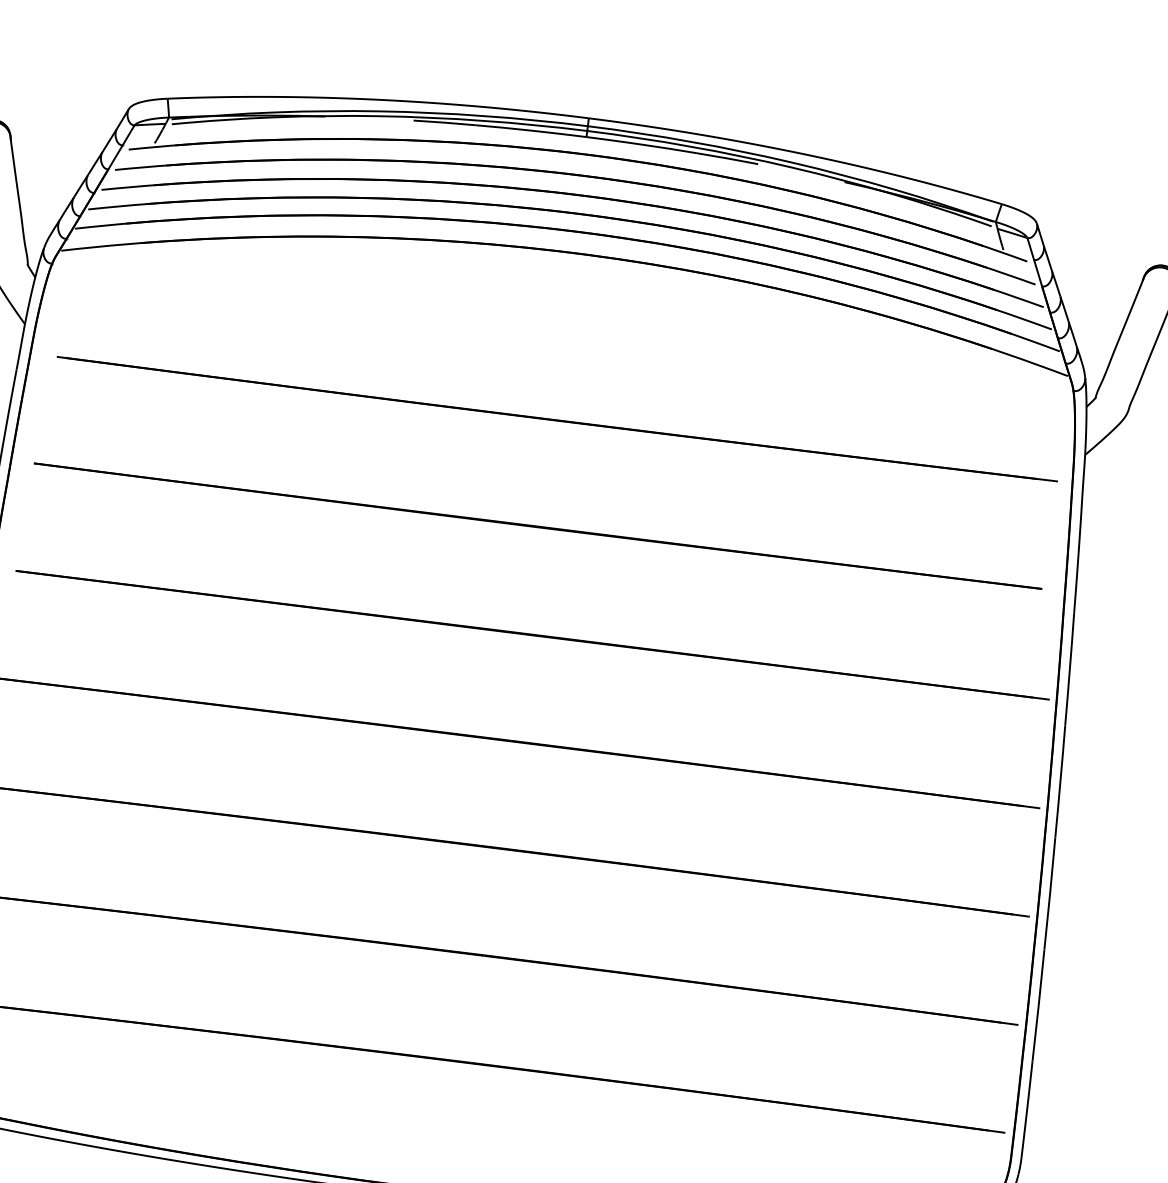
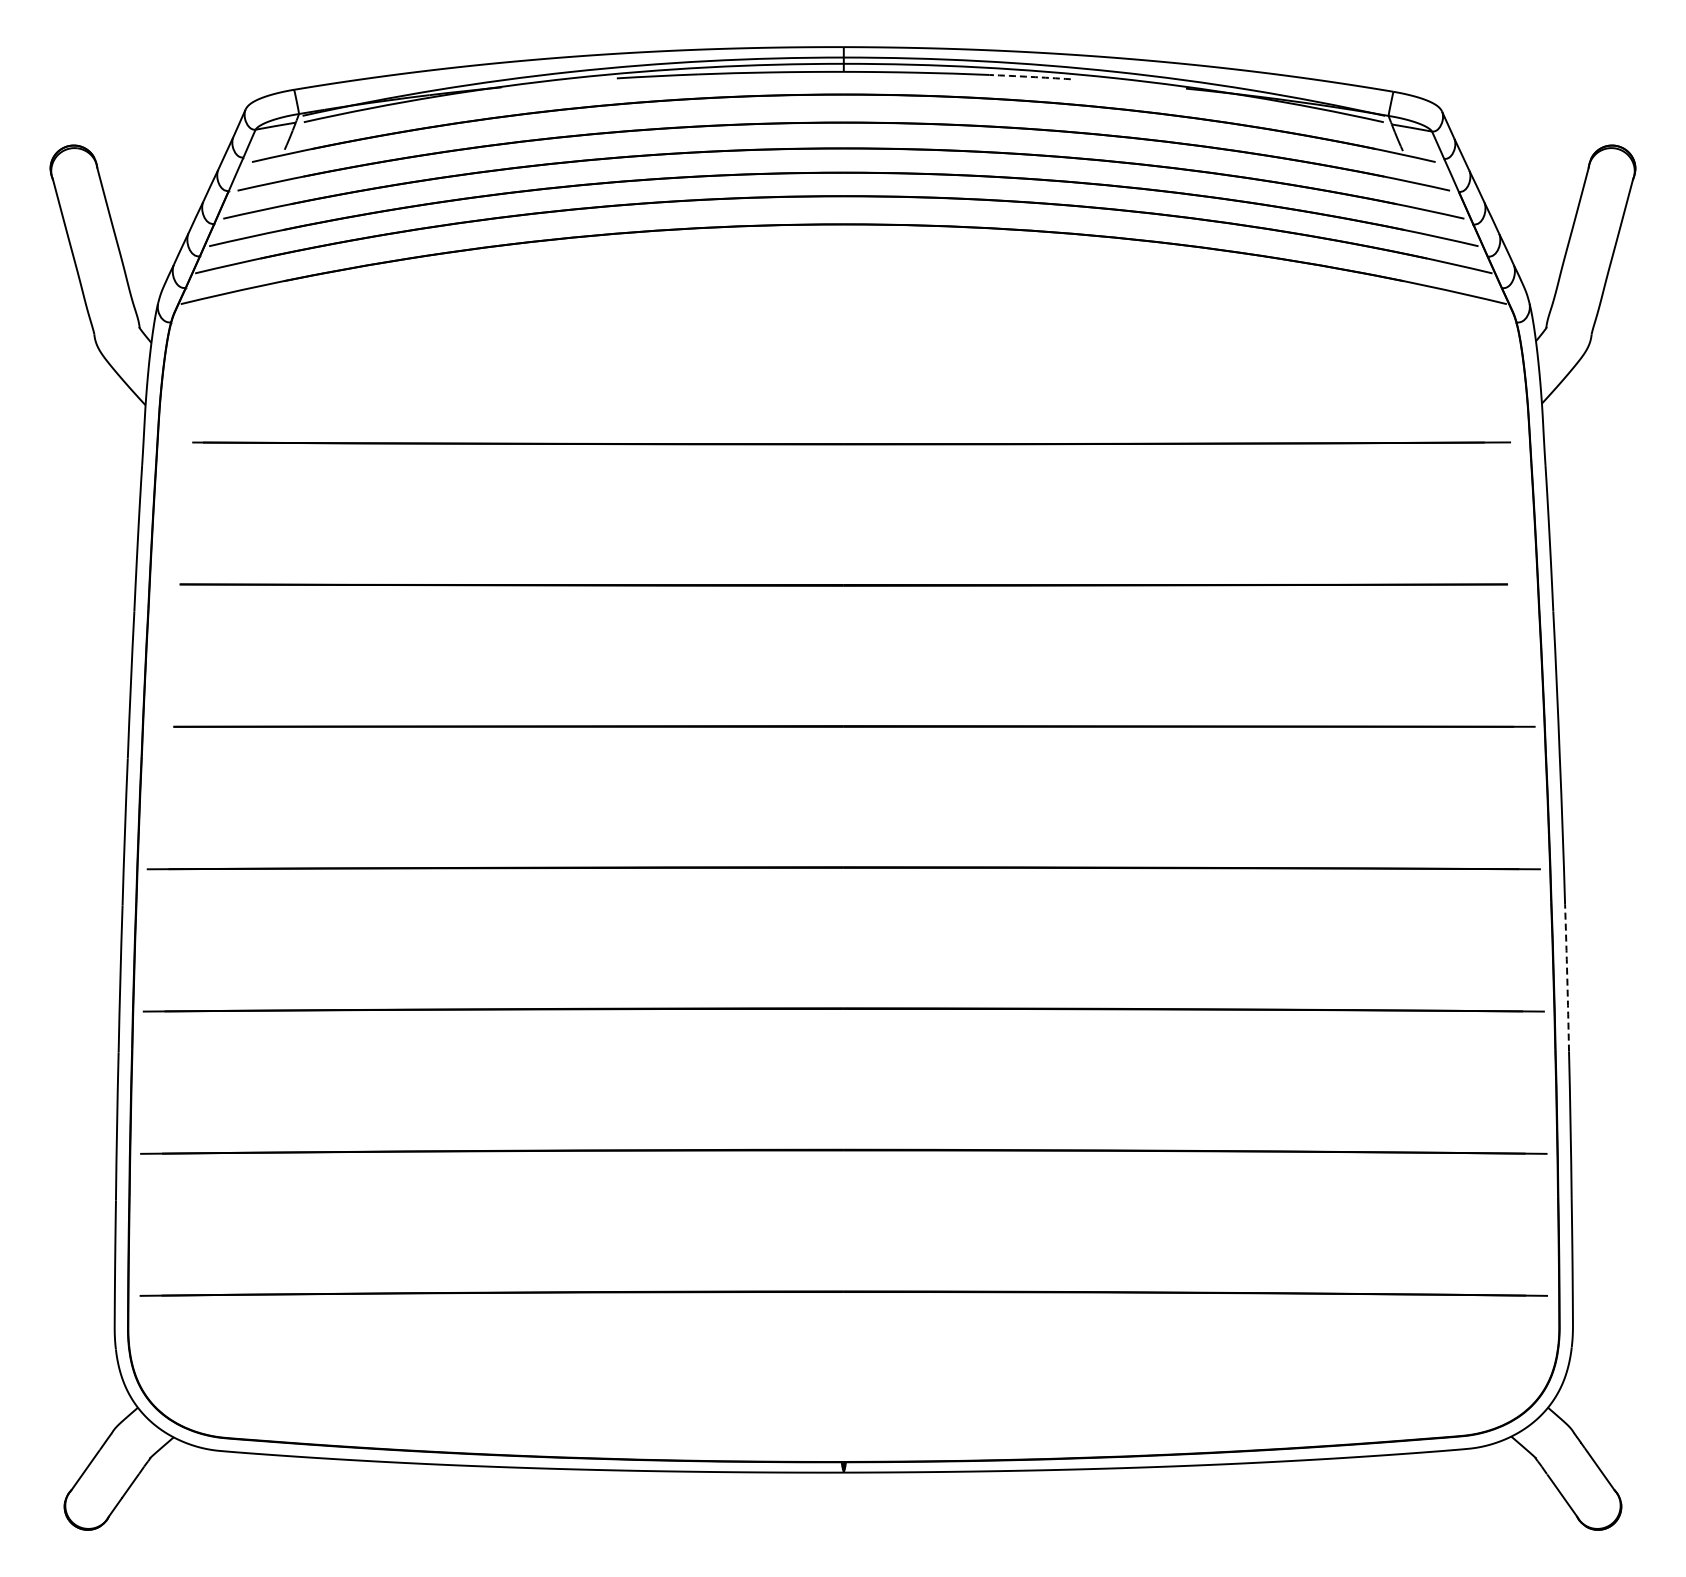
arc: (727, 158) -> (1030, 76), solid -> dashed
arc: (1050, 893) -> (1567, 978), solid -> dashed

